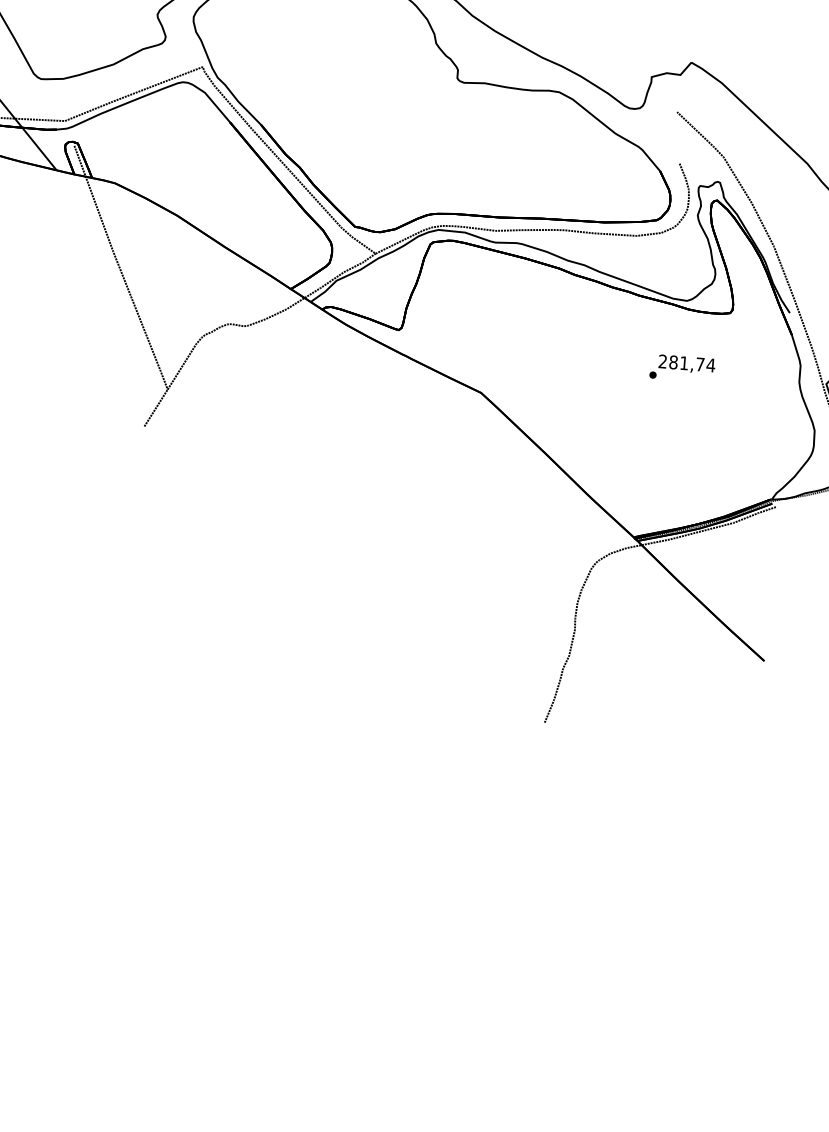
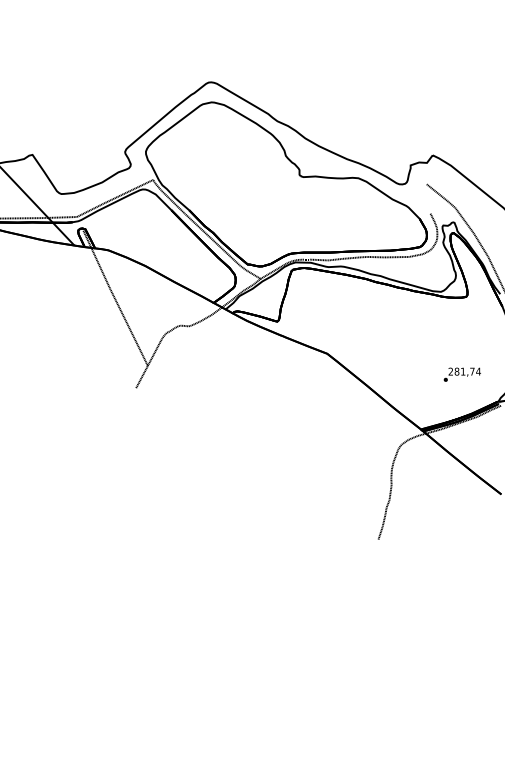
text: (680, 367) -> (461, 374), moved

